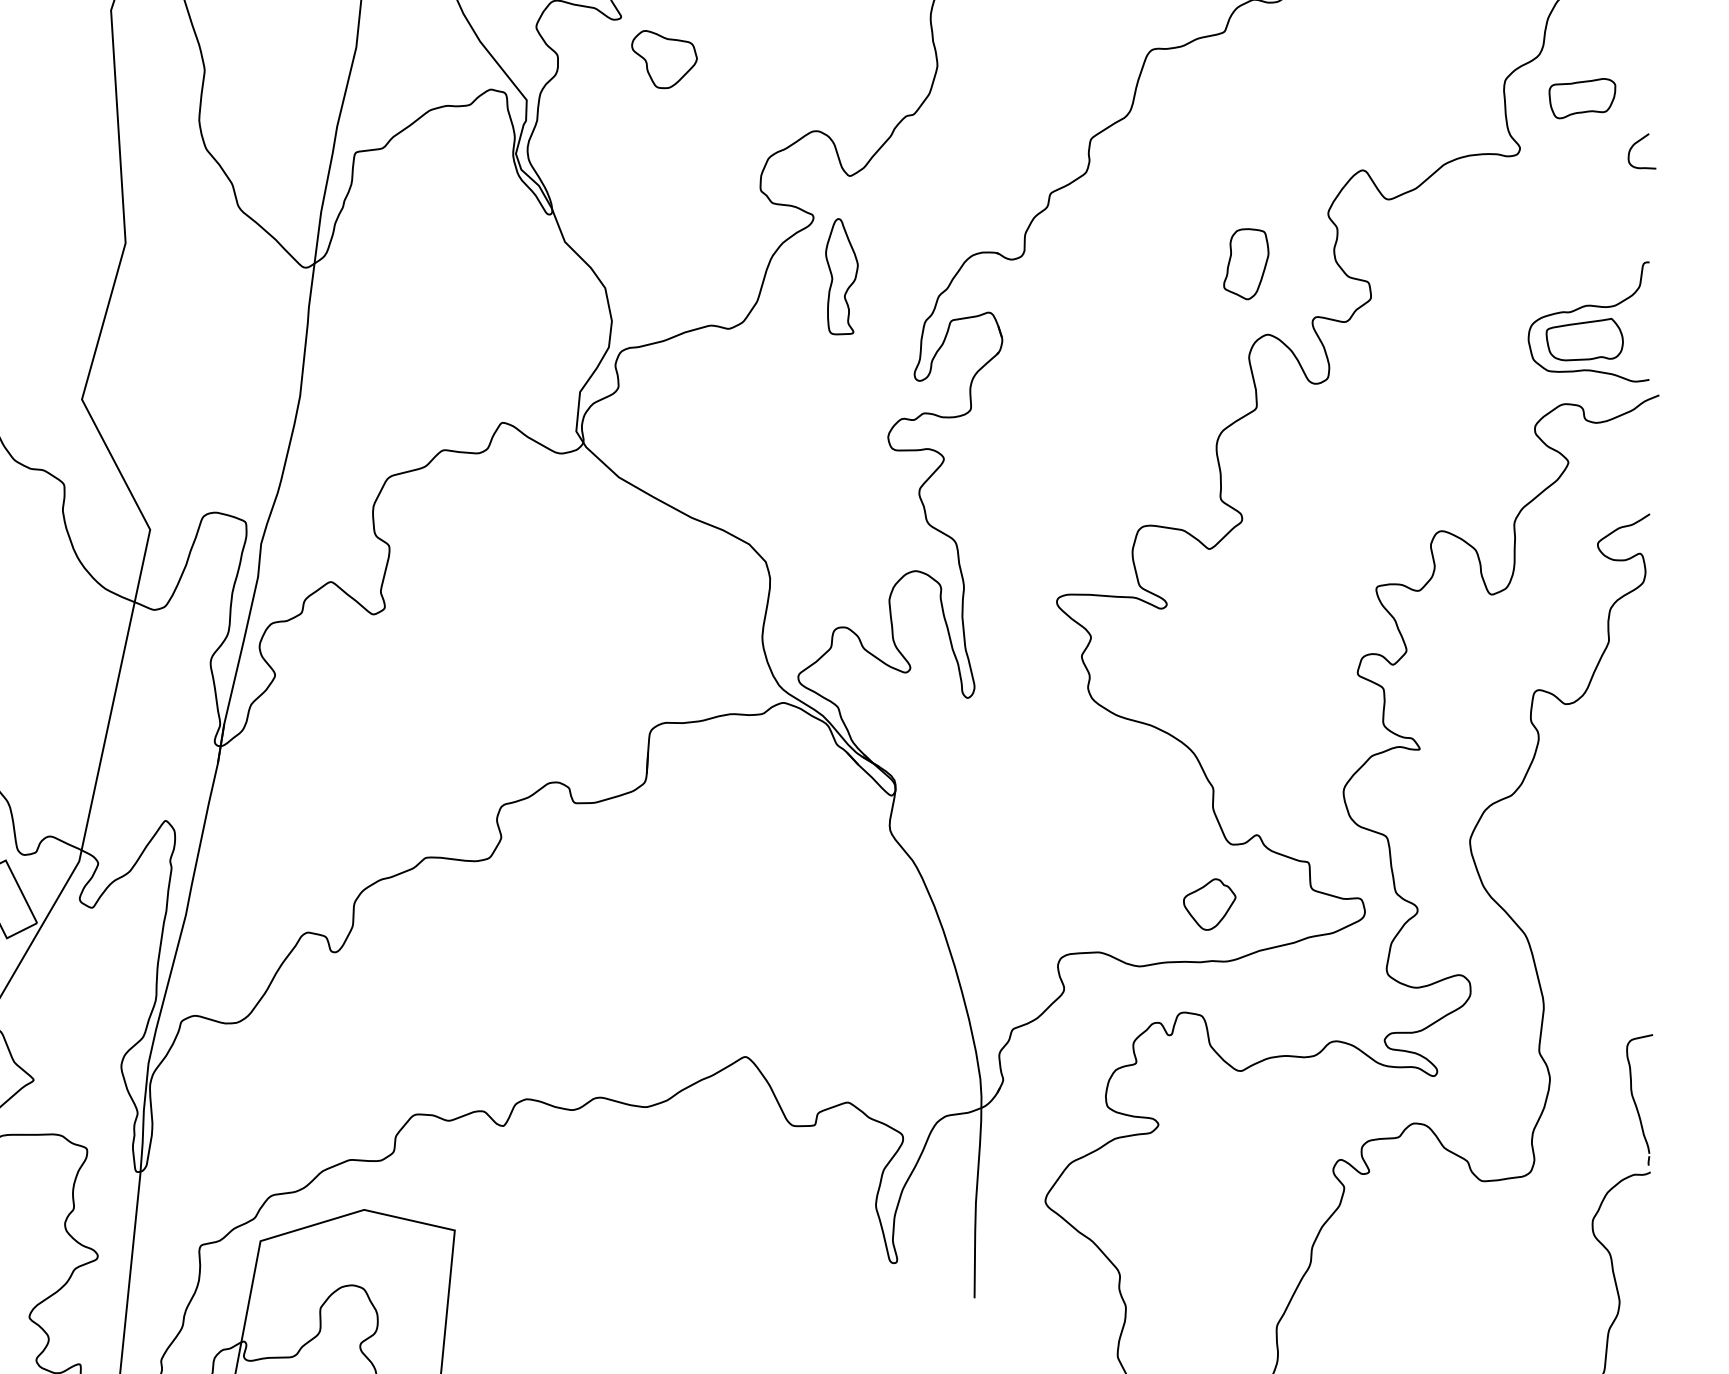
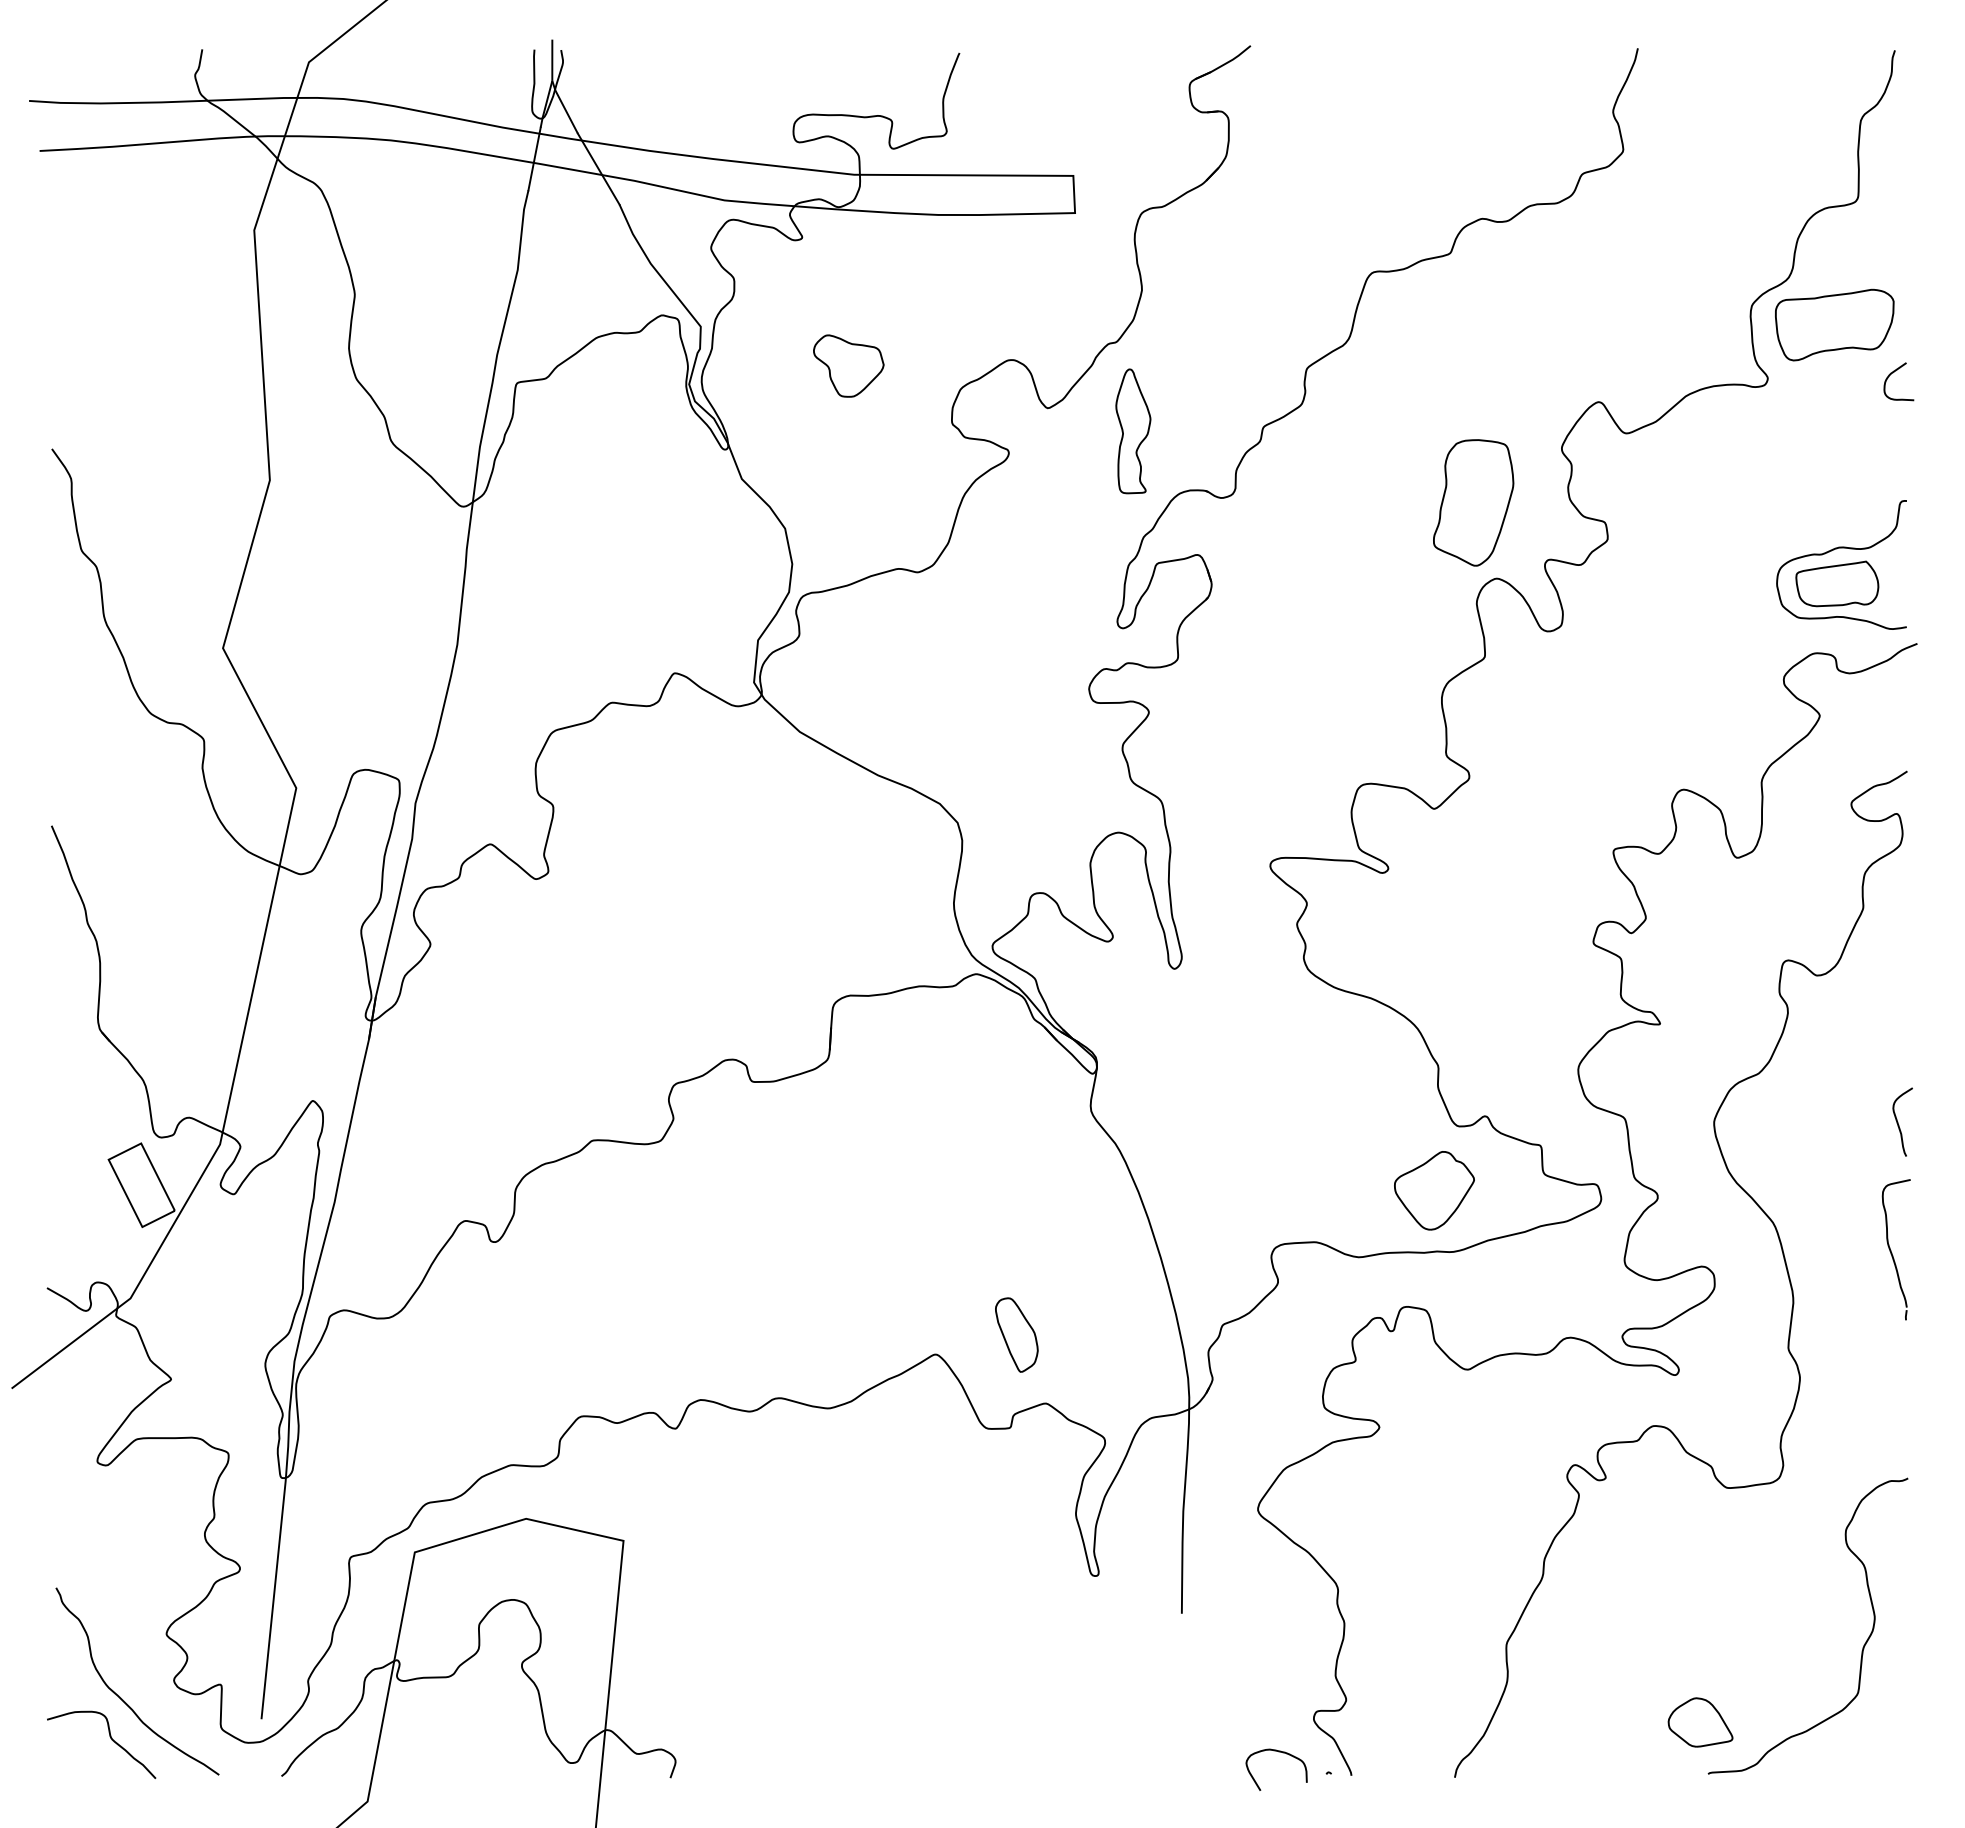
part: (664, 59) -> (848, 365), moved
part: (1582, 98) -> (1834, 324), size x1.67
part: (1246, 263) -> (1473, 502), size x1.67
part: (842, 276) -> (1133, 431), moved
curve: (1641, 840) -> (1898, 1122), added
part: (1209, 904) -> (1434, 1190), size x1.43
part: (820, 1038) -> (1016, 1334), added
part: (1638, 1099) -> (1895, 1249), moved

